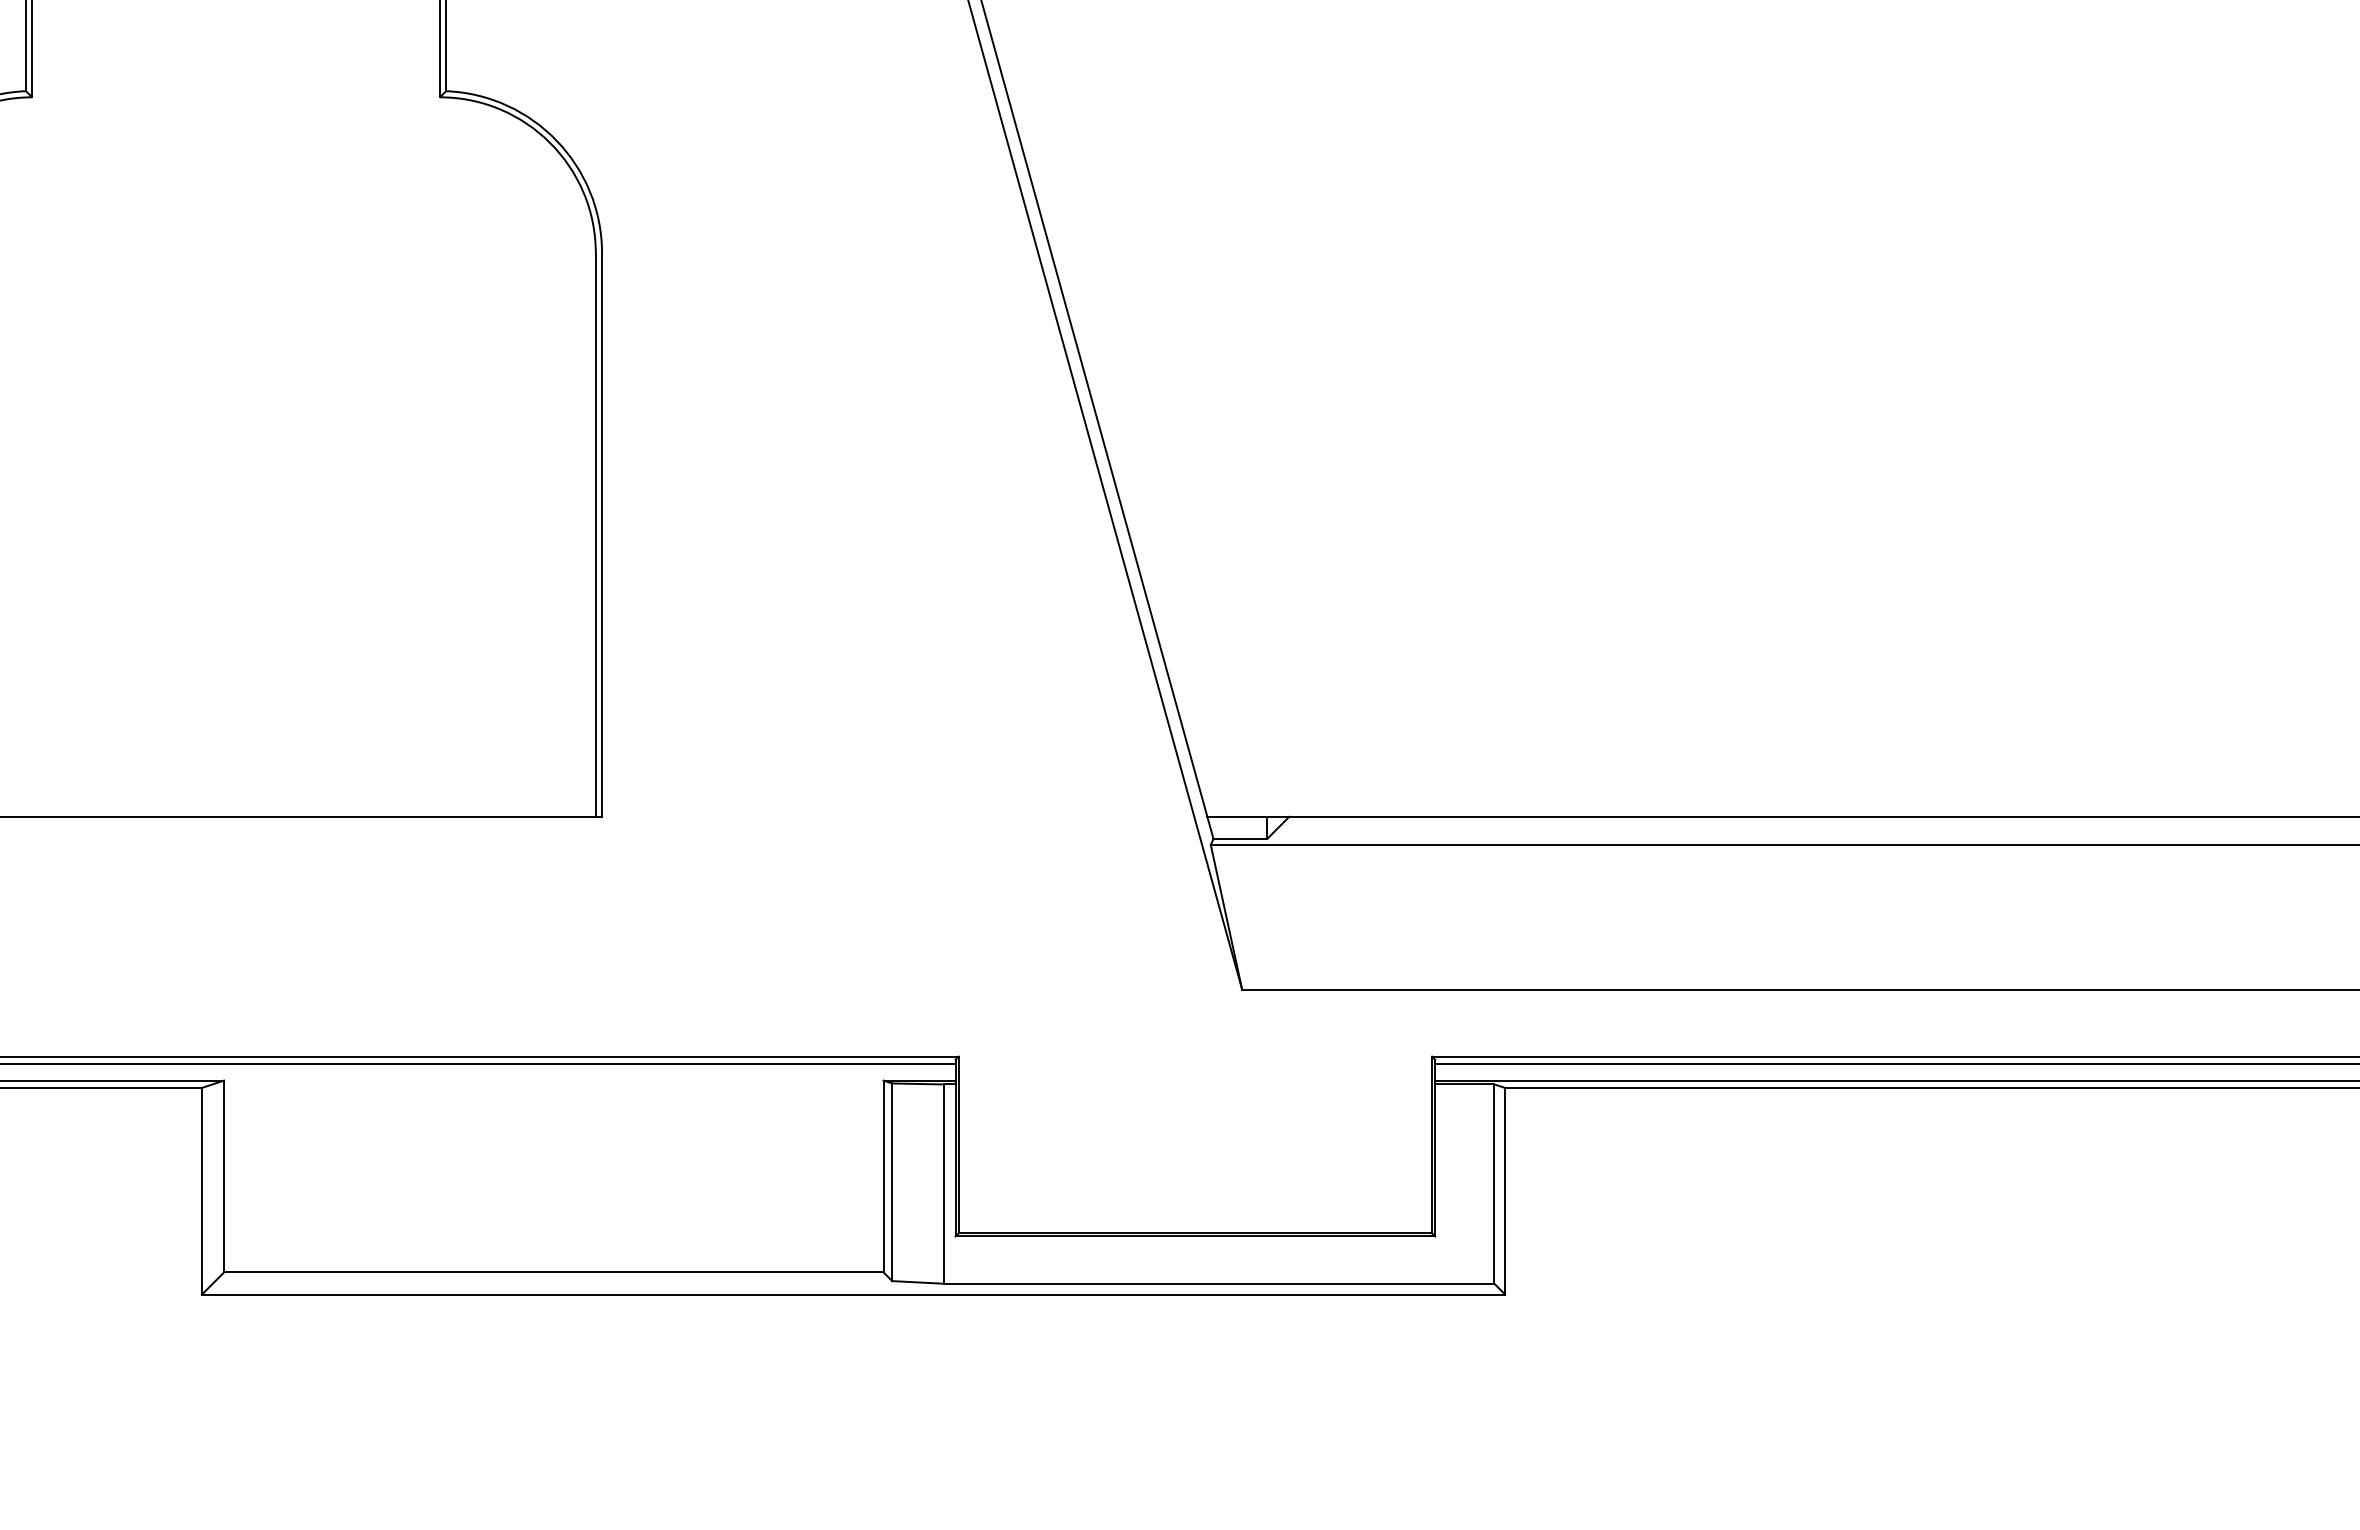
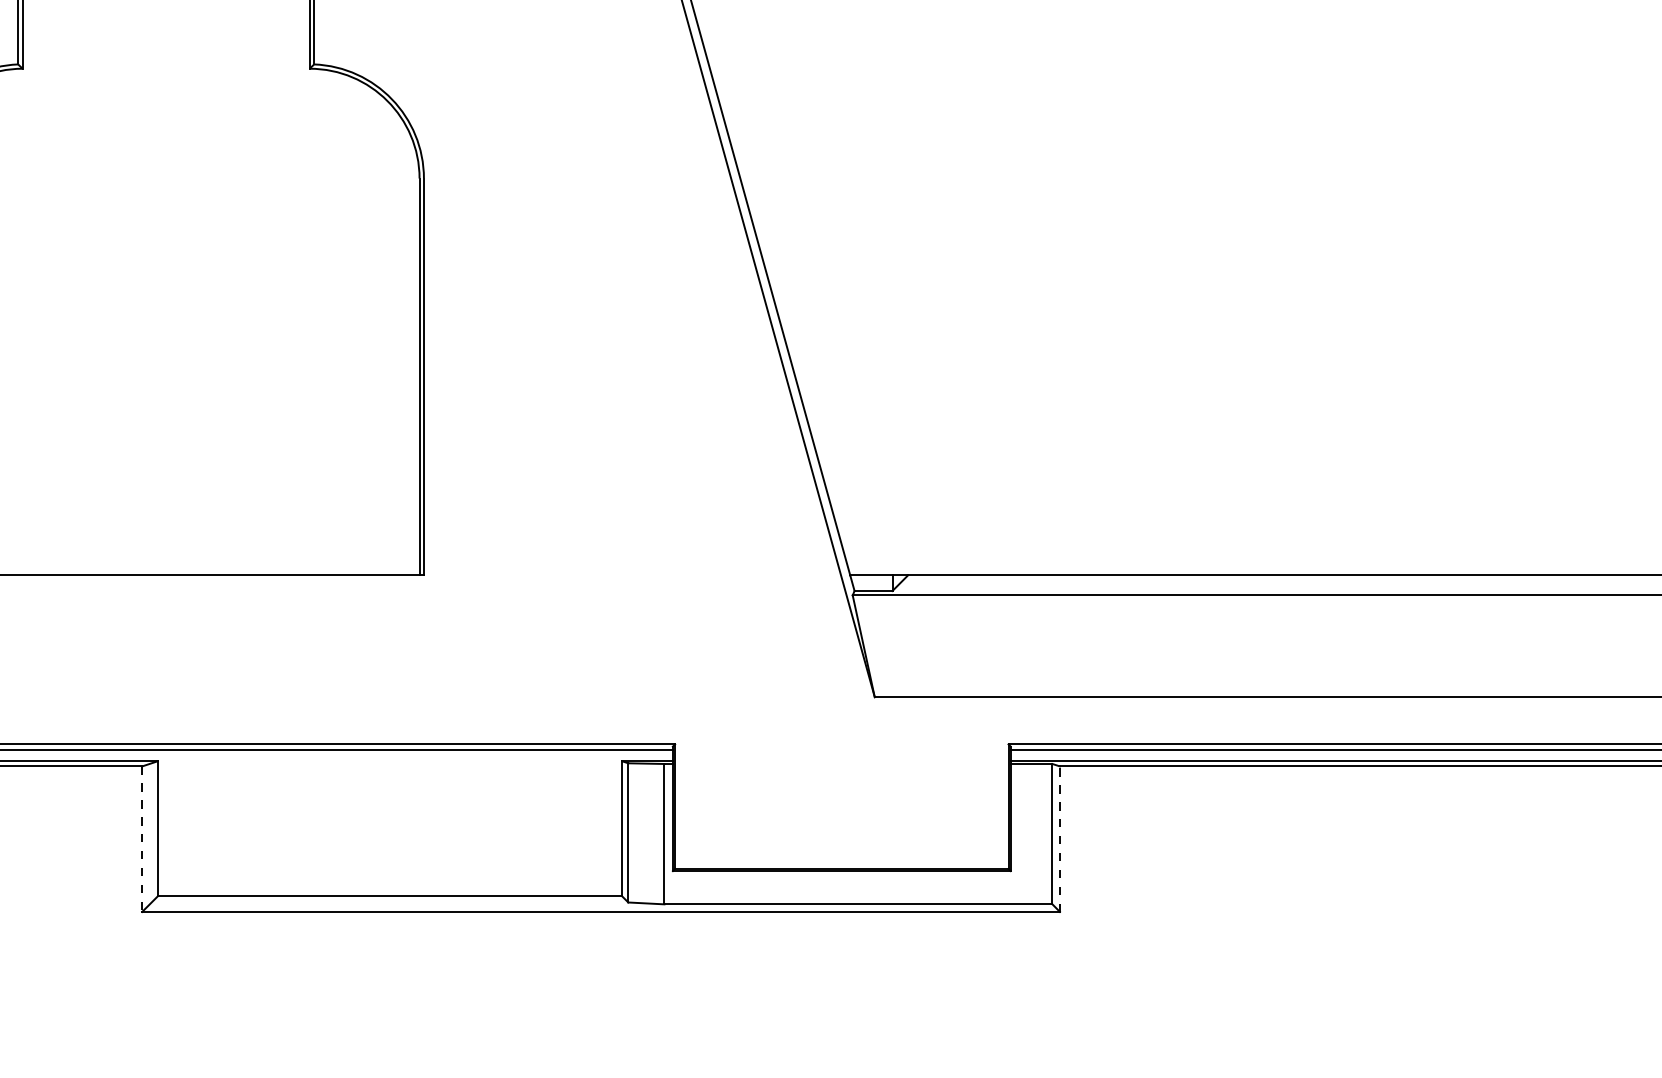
line: (1505, 1190) -> (1060, 838), solid -> dashed
line: (202, 1191) -> (142, 839), solid -> dashed

